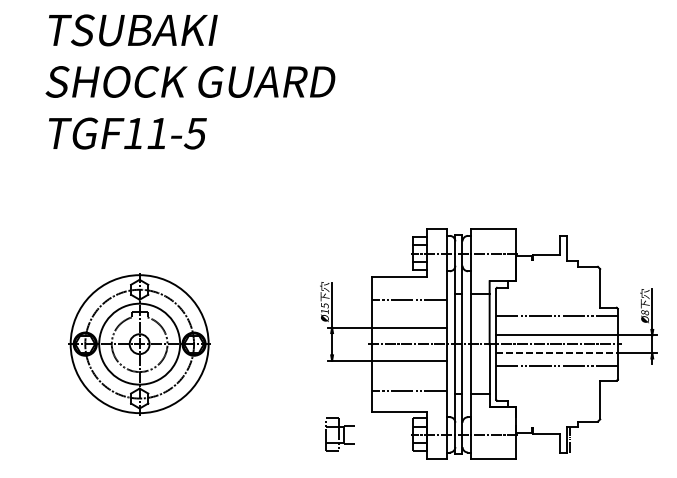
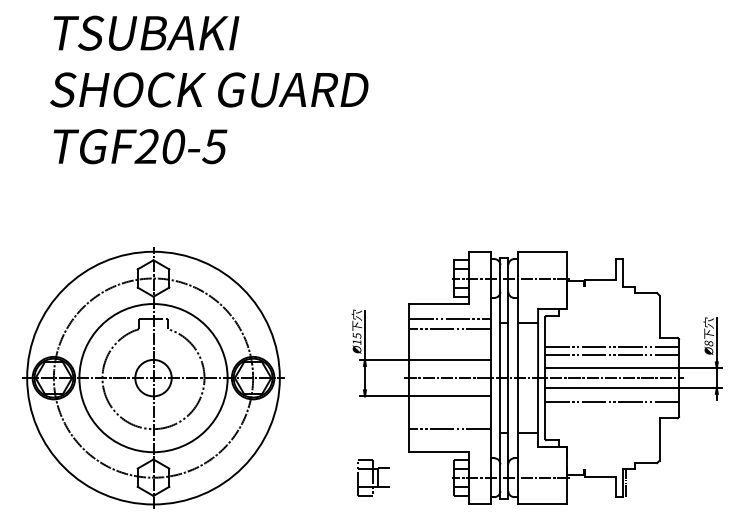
text: (145, 133) -> (159, 146), TGF11-5 -> TGF20-5
line: (409, 290) -> (449, 319), added
line: (557, 322) -> (612, 354), added
part: (139, 343) -> (153, 377), size x1.67
line: (557, 352) -> (612, 387), dashed -> solid

